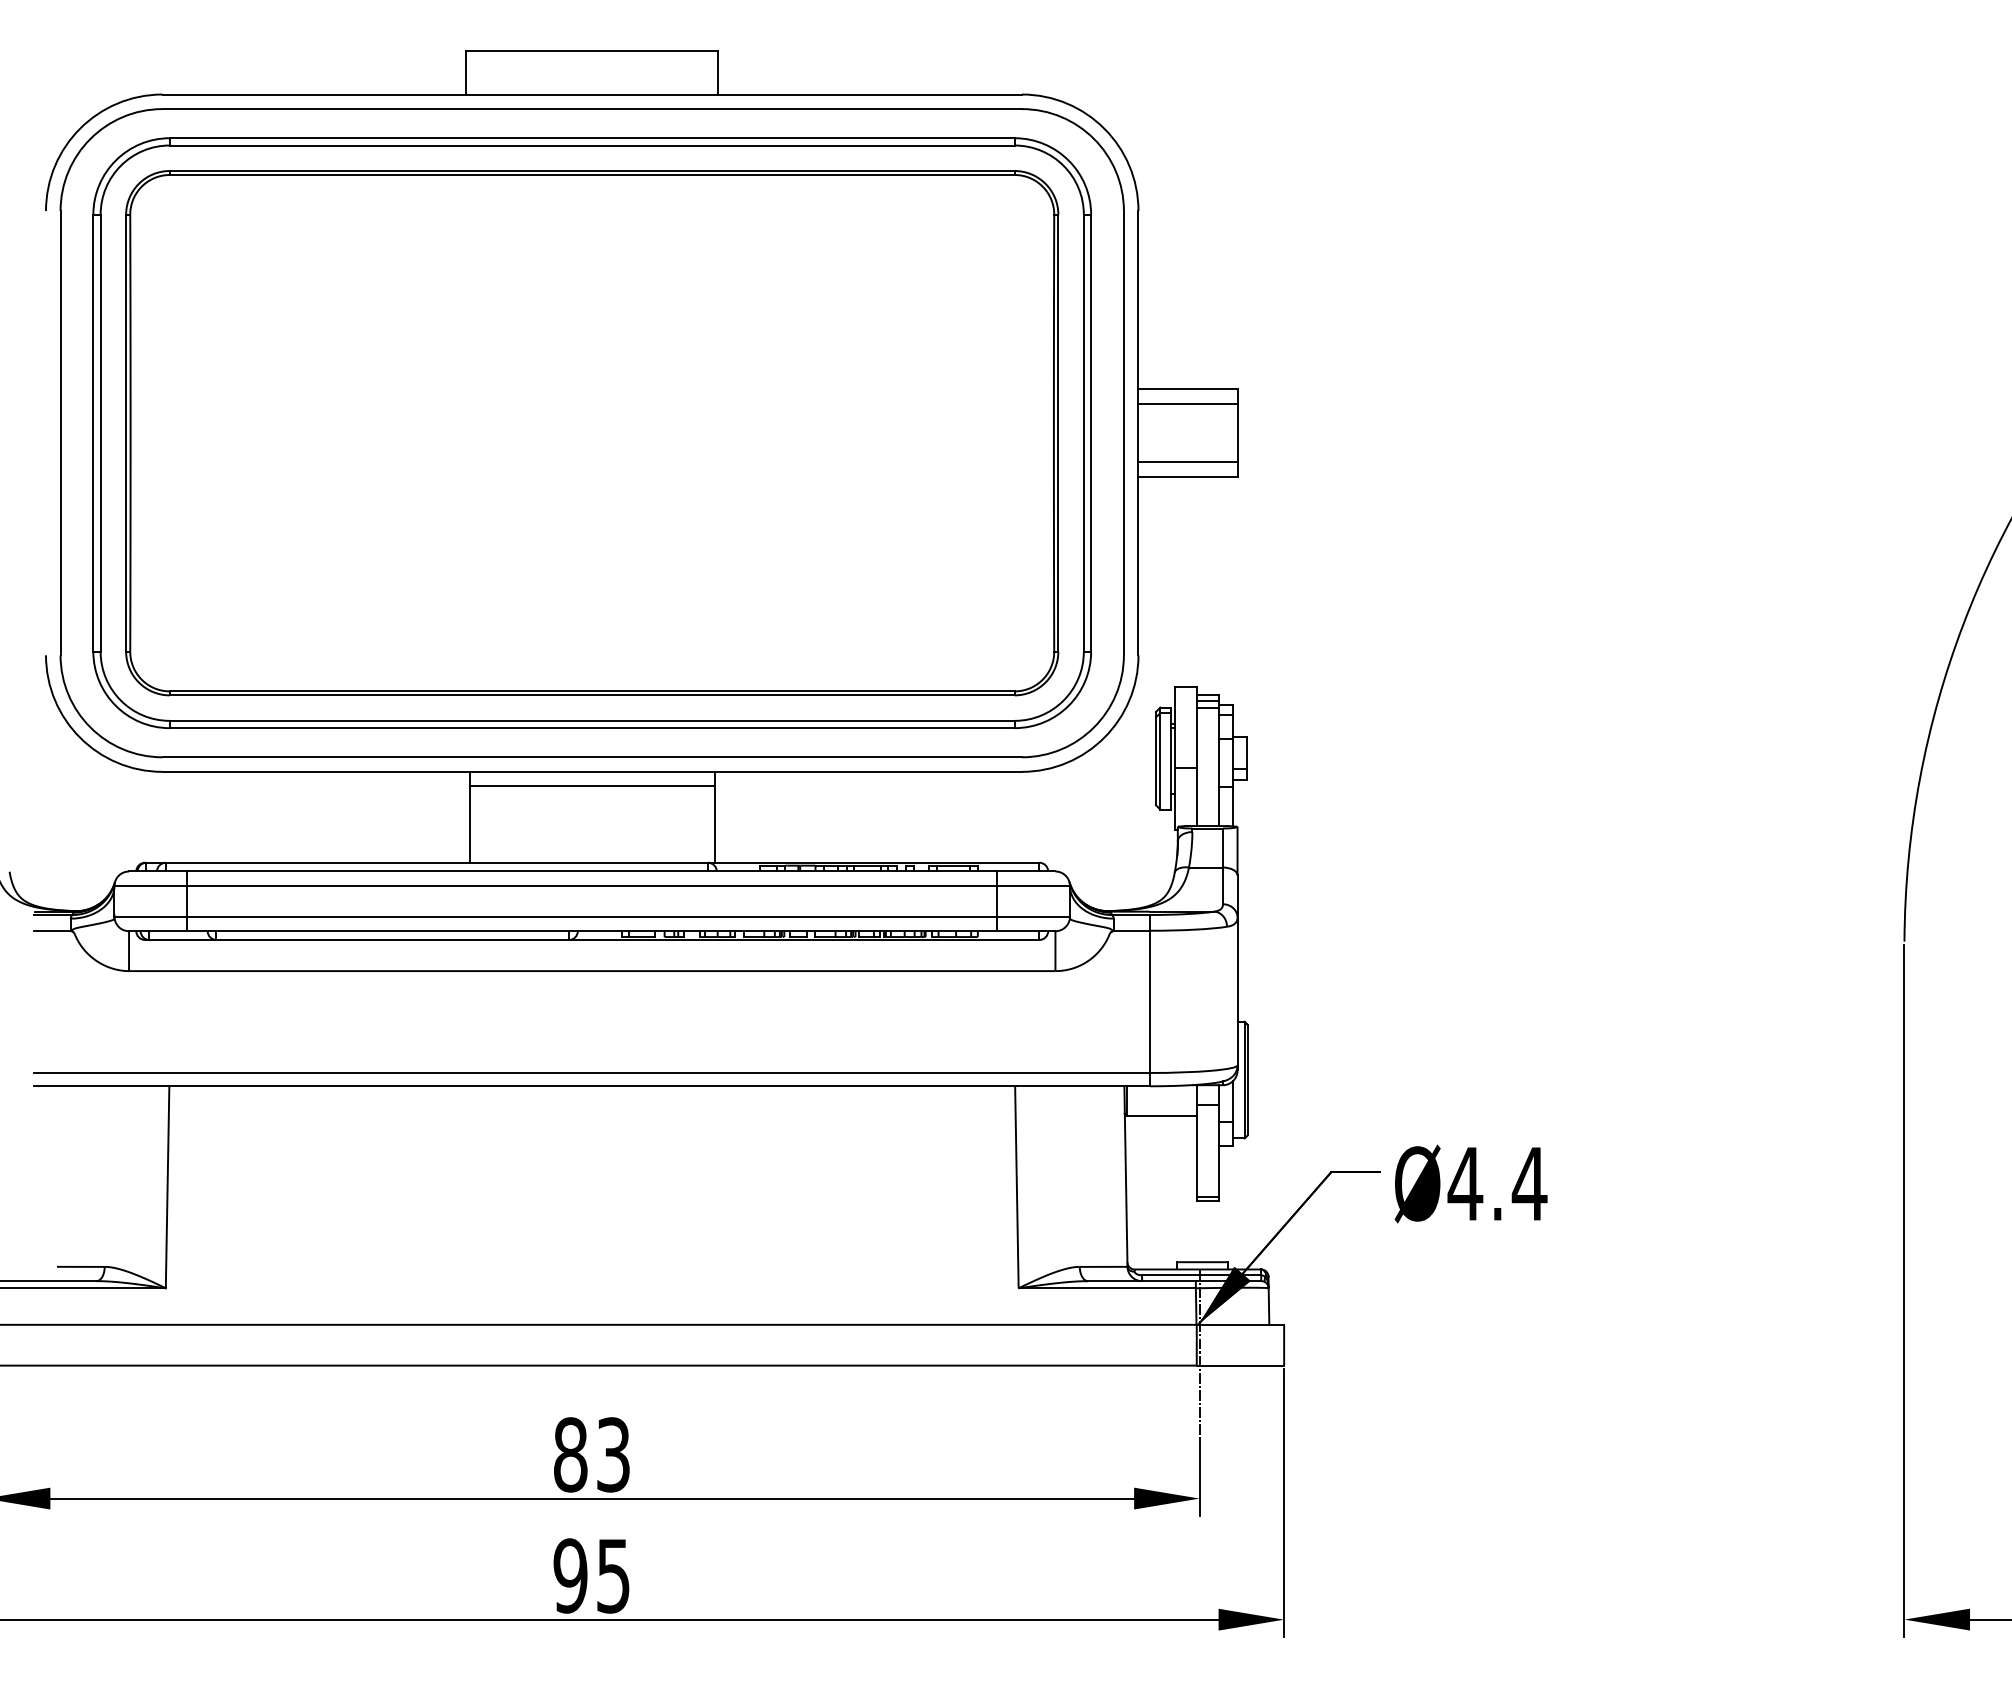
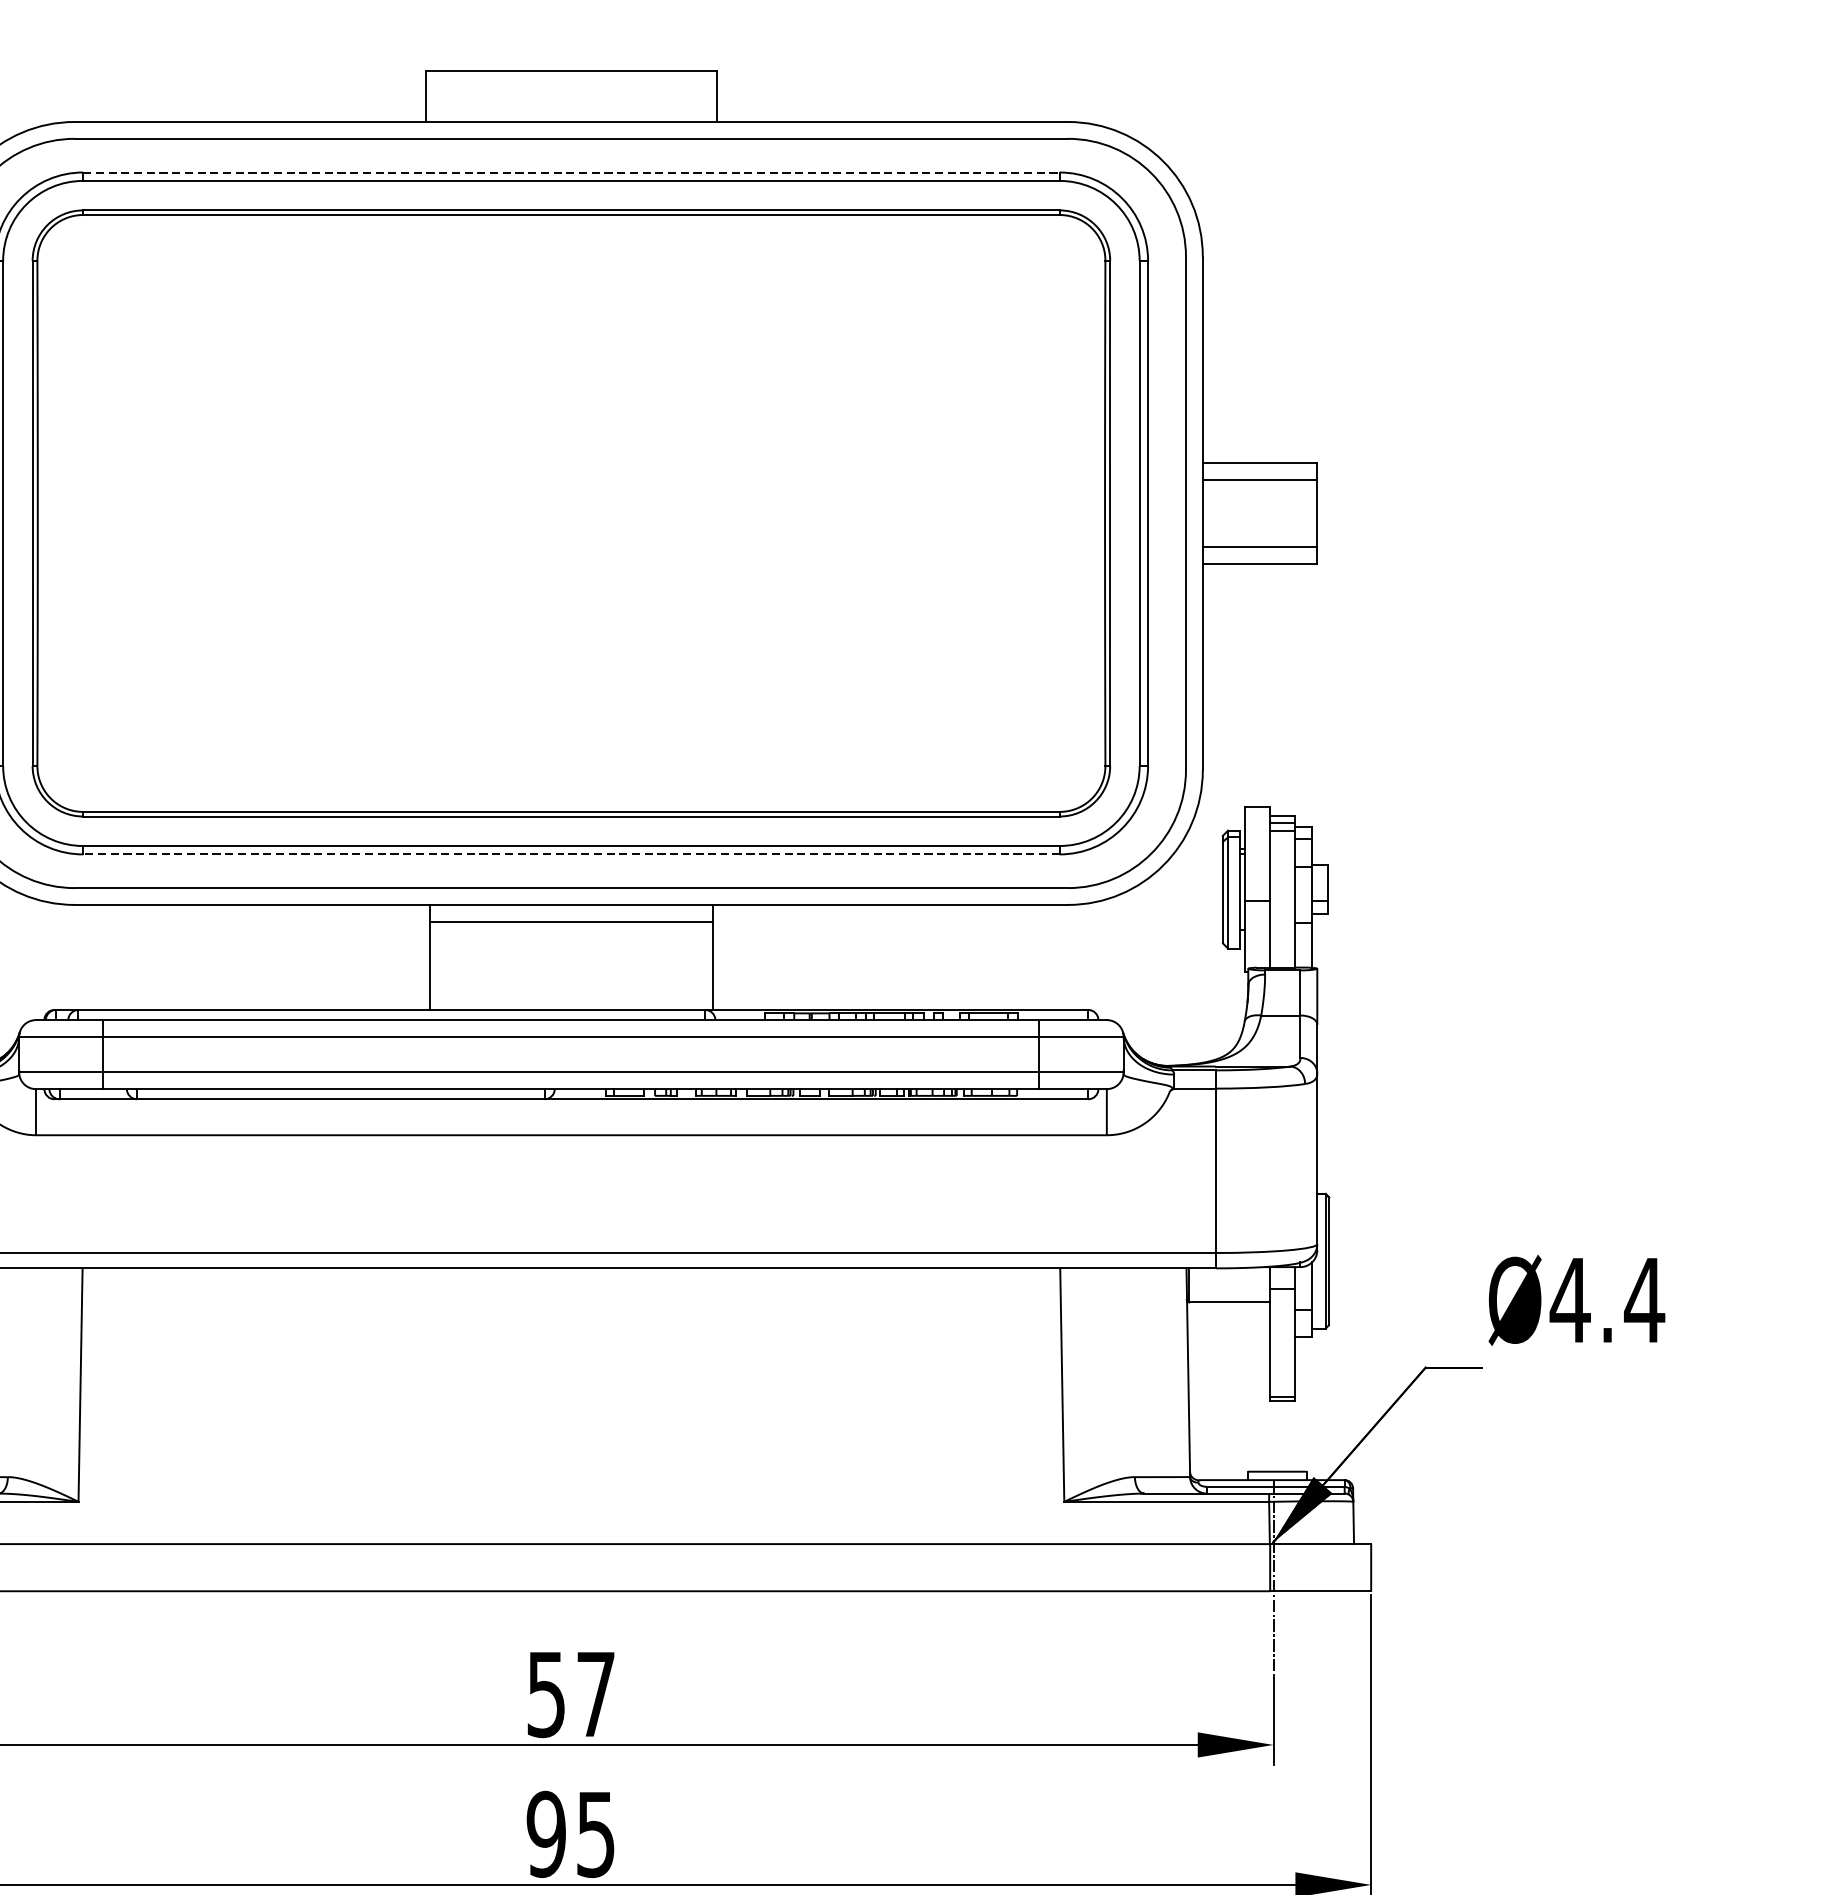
line: (592, 138) -> (571, 172), solid -> dashed
line: (591, 728) -> (570, 854), solid -> dashed
text: (1470, 1183) -> (1576, 1299), moved
text: (591, 1454) -> (570, 1693), 83 -> 57

